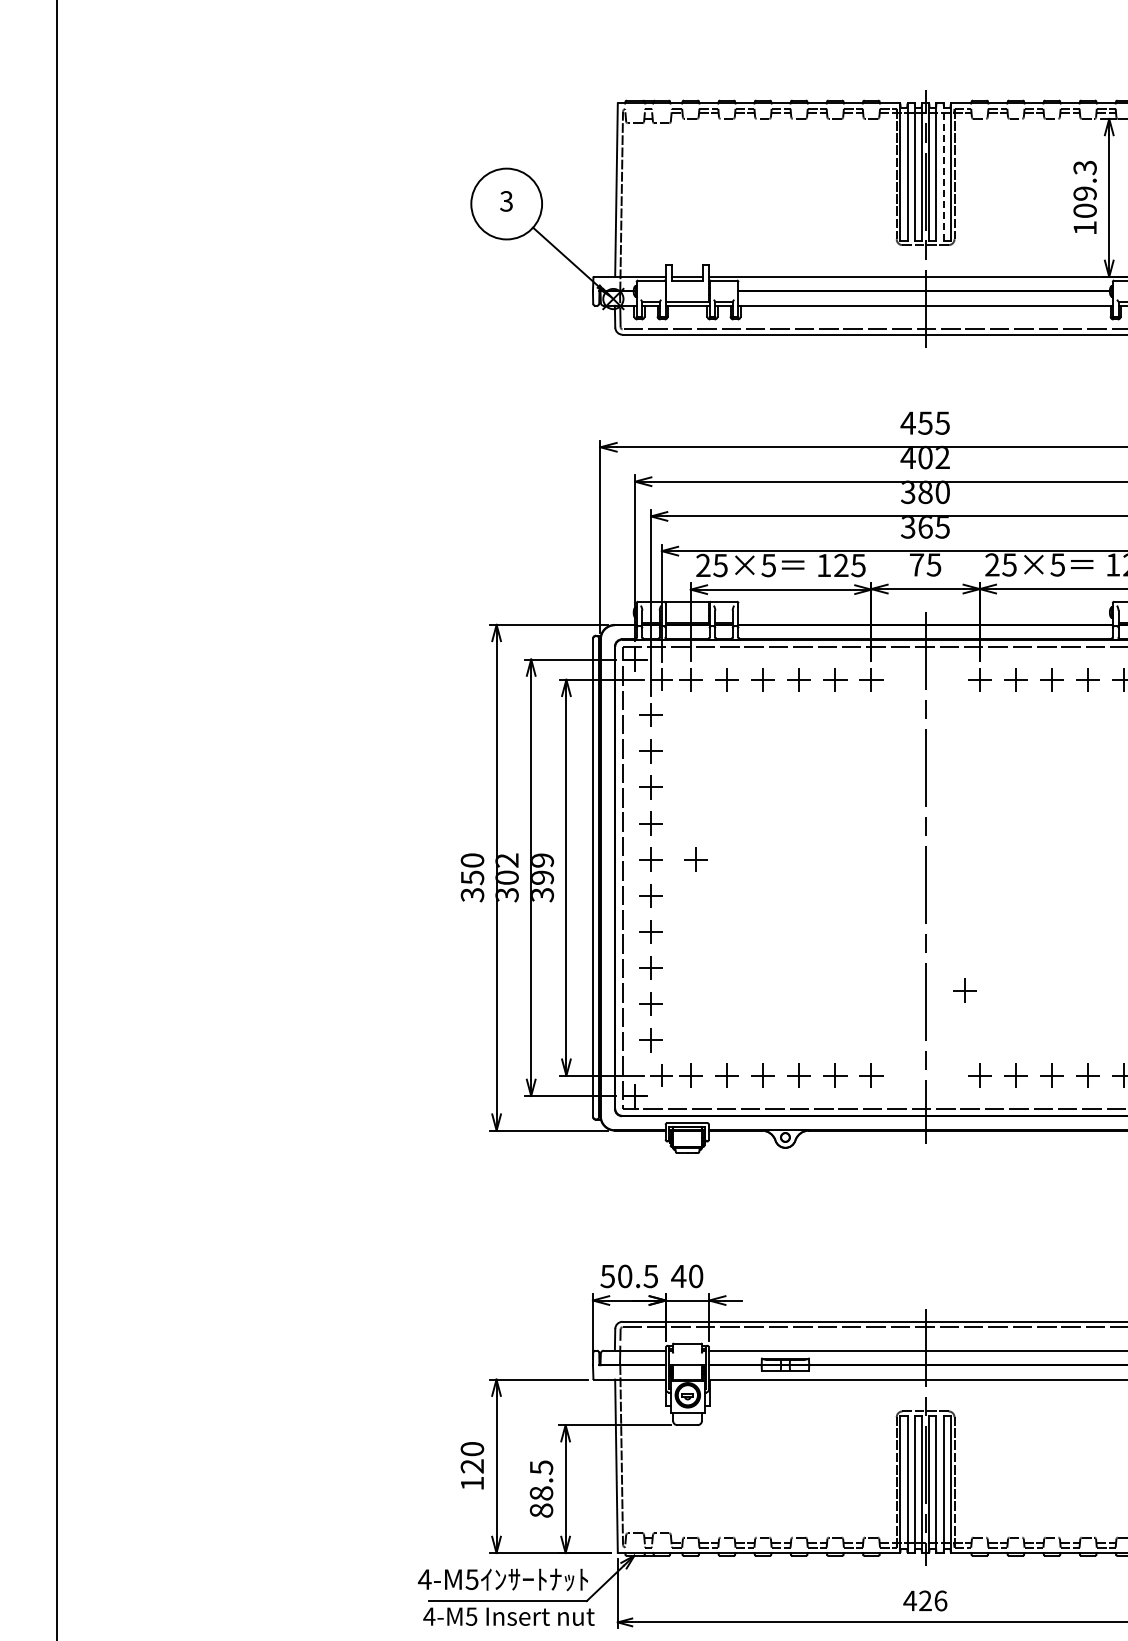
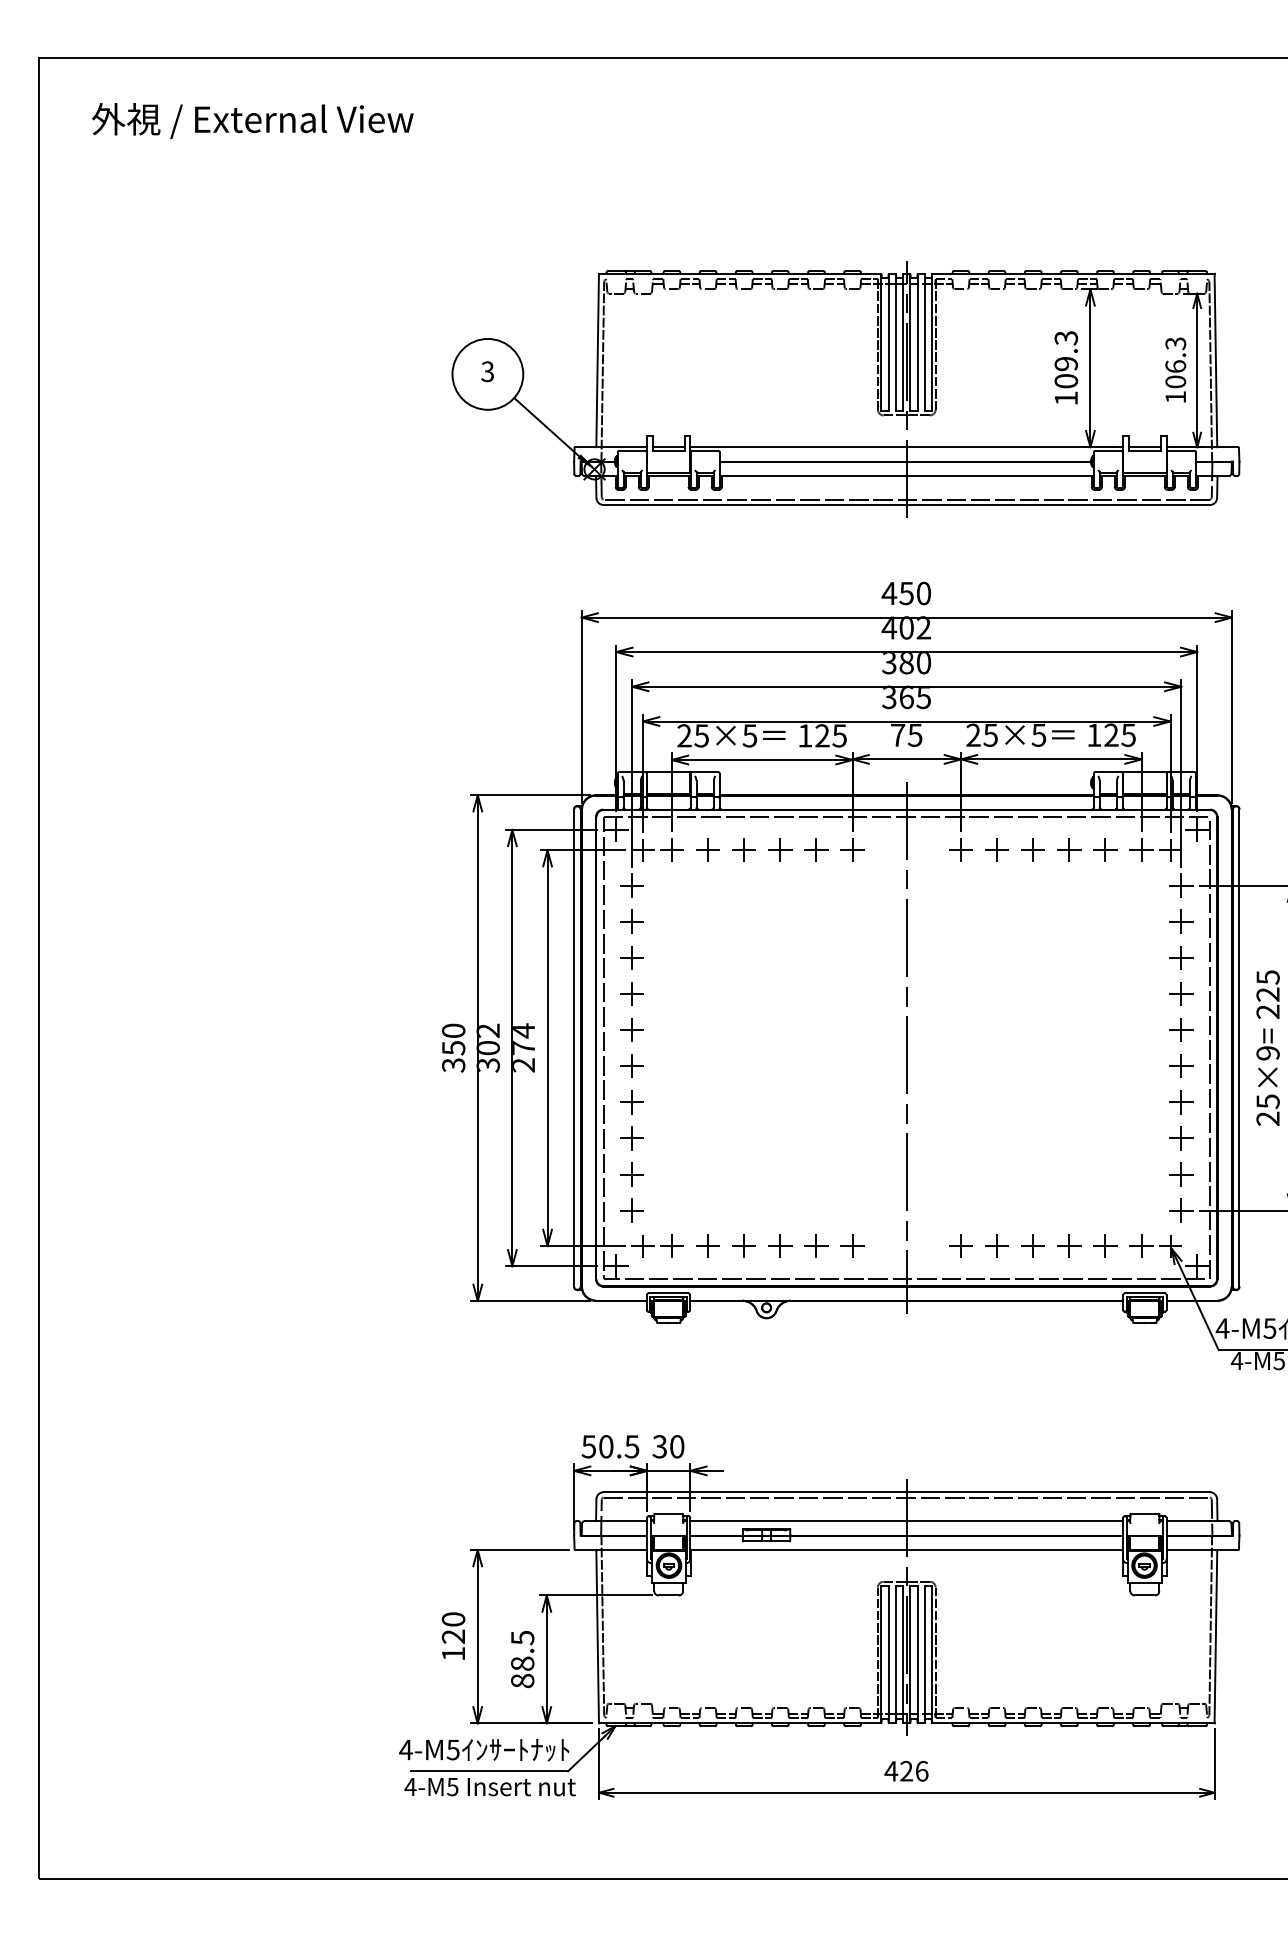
line: (943, 172) -> (924, 342), dashed -> solid
text: (942, 423) -> (923, 593), 455 -> 450
part: (695, 859) -> (676, 1029), removed
text: (543, 877) -> (524, 1047), 399 -> 274
part: (964, 990) -> (945, 1160), removed
text: (678, 1276) -> (659, 1446), 40 -> 30

